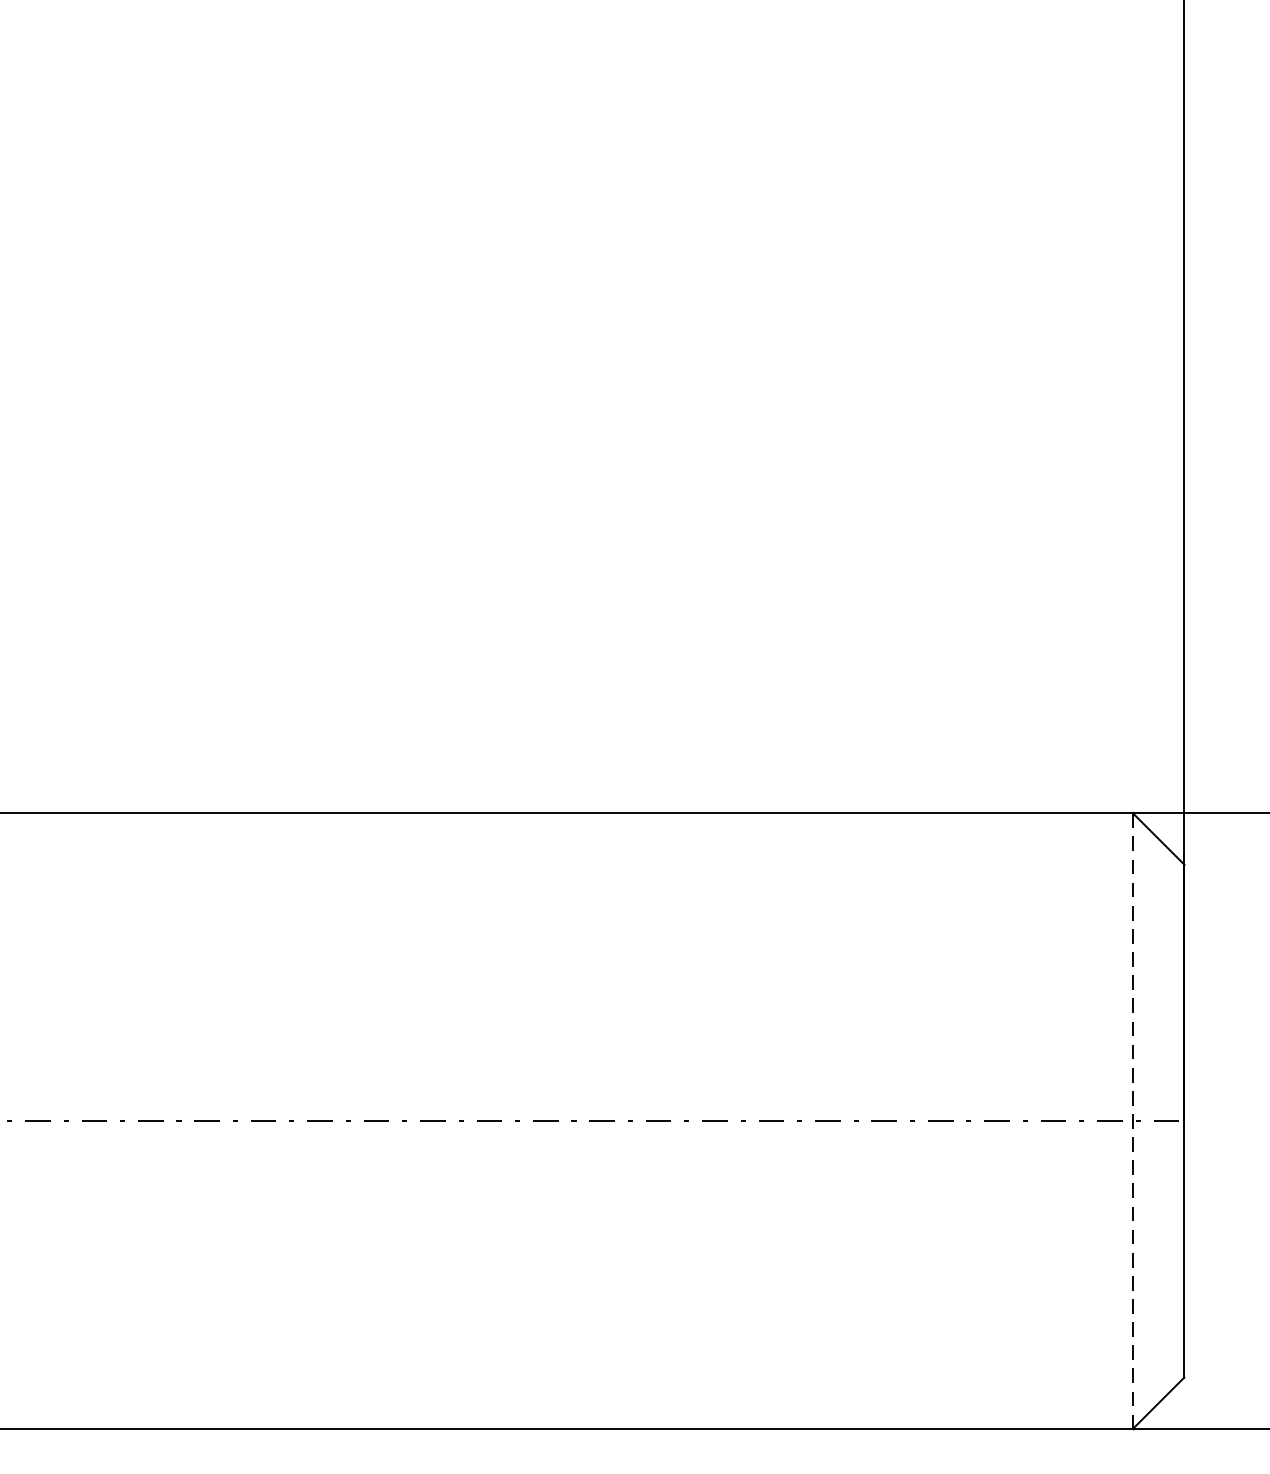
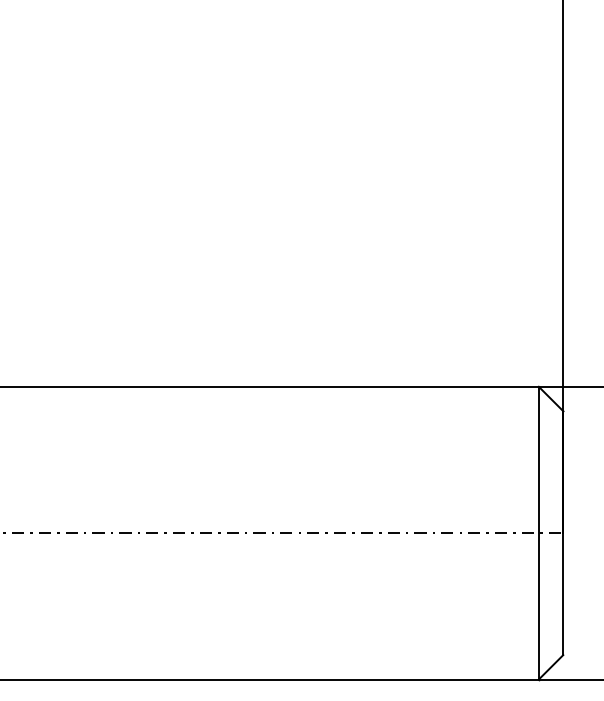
line: (1132, 1121) -> (538, 533), dashed -> solid

